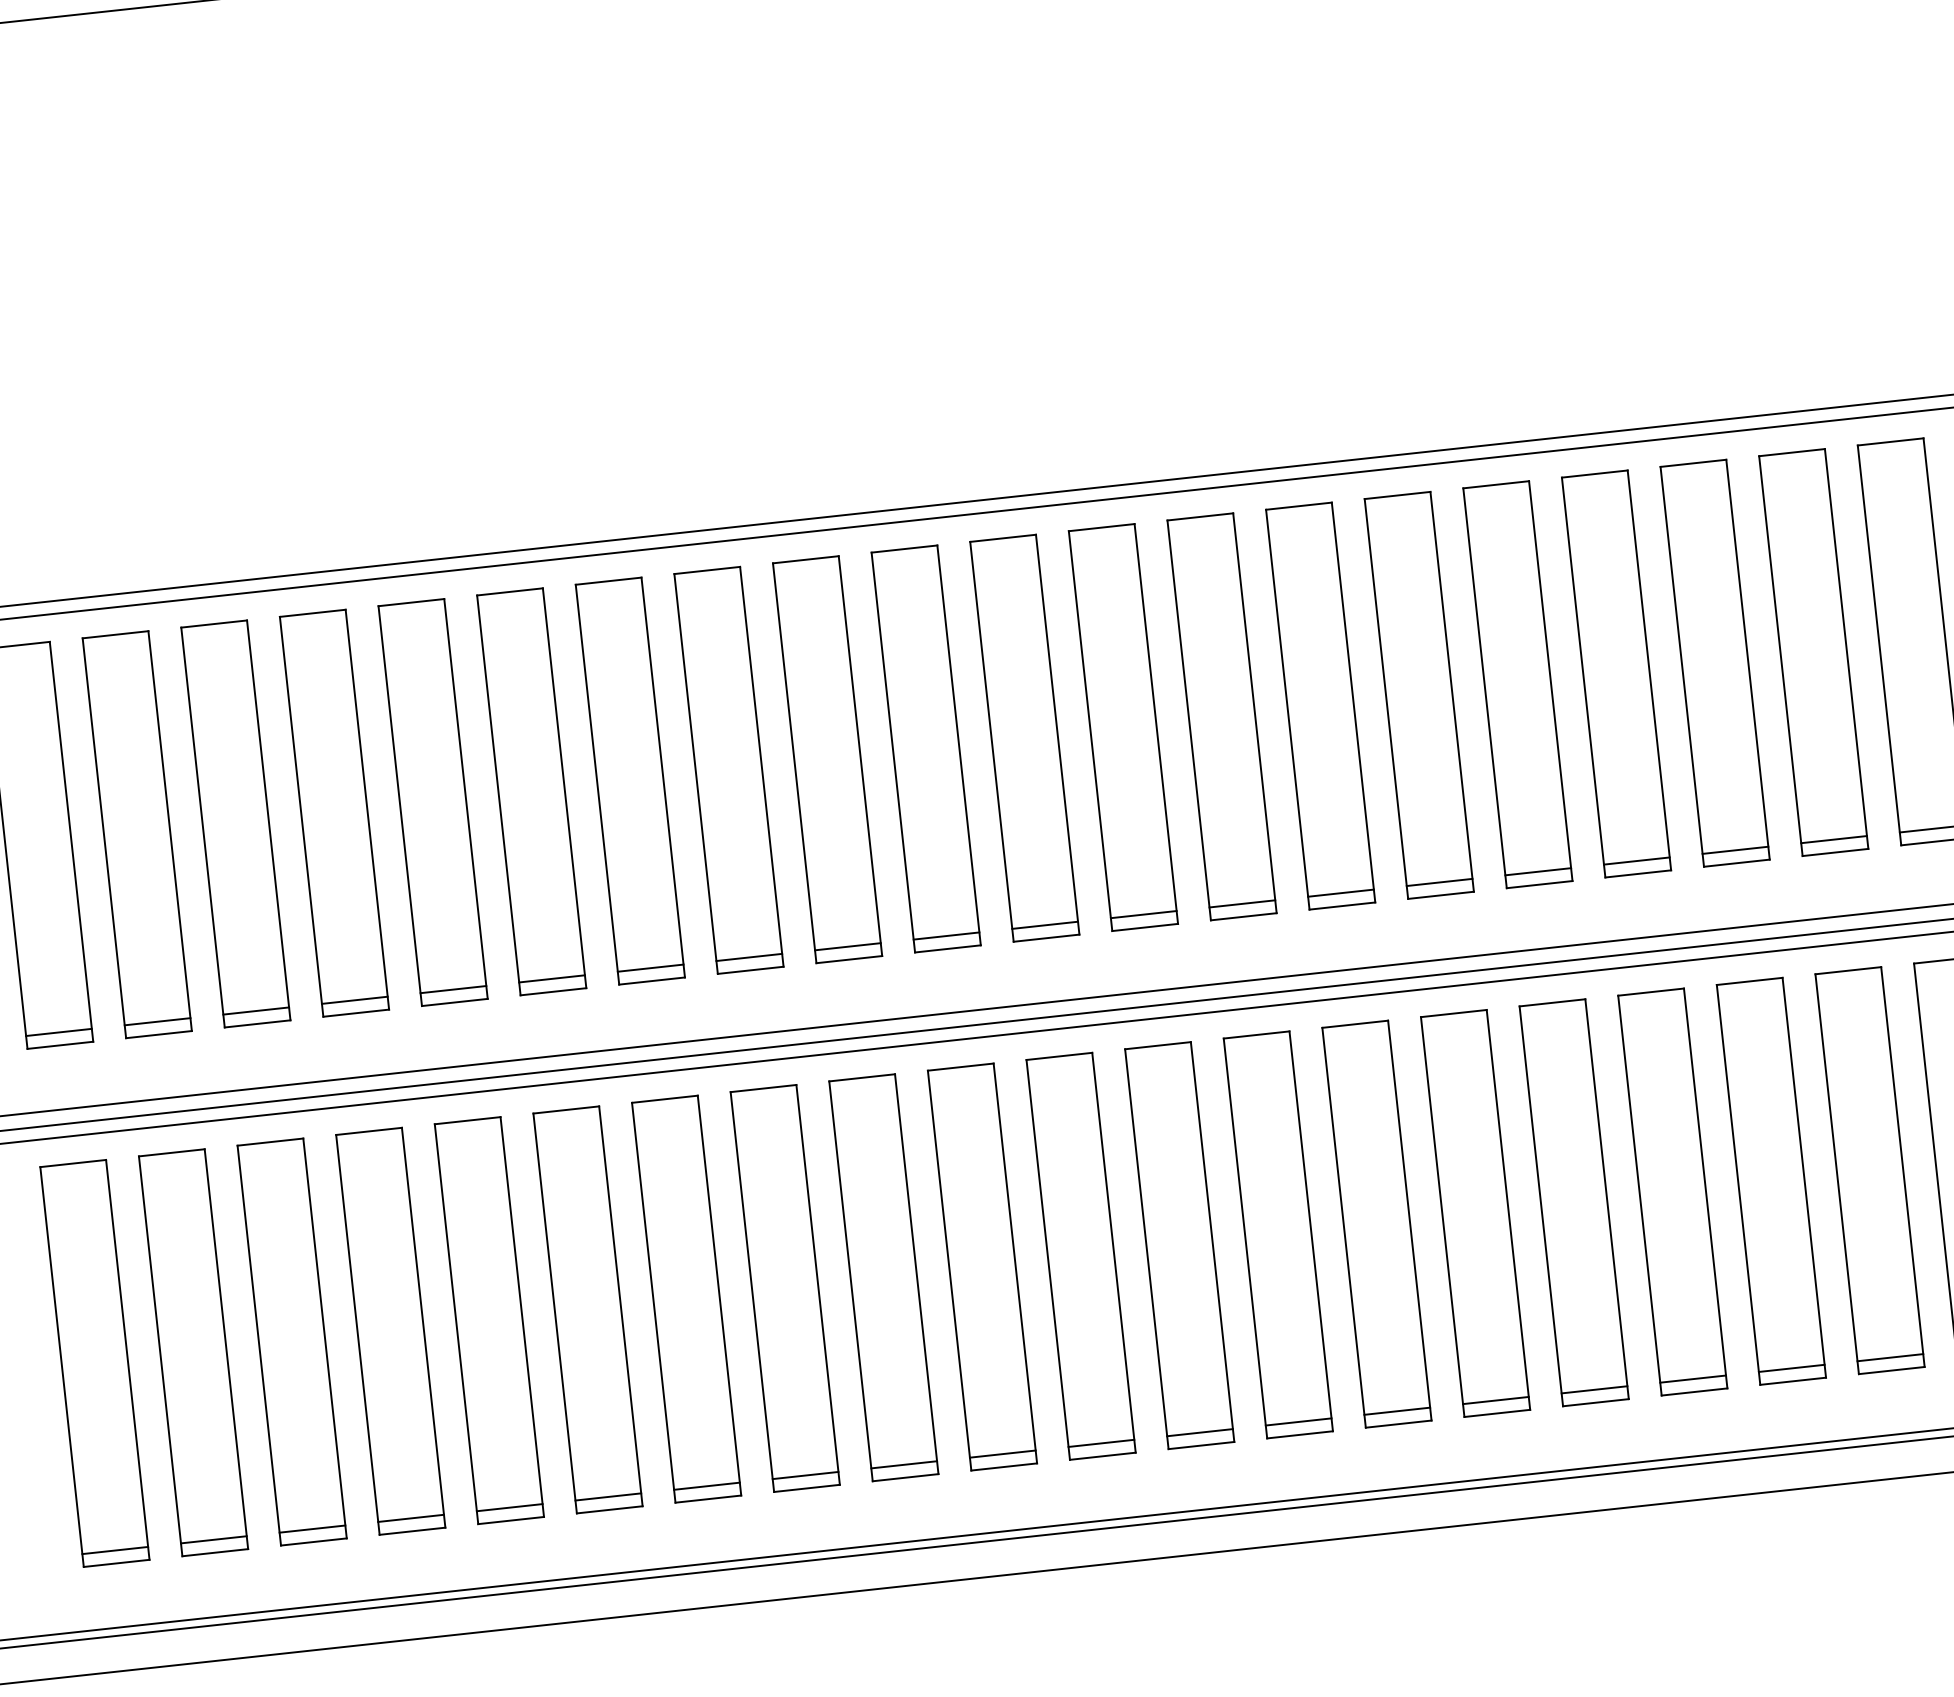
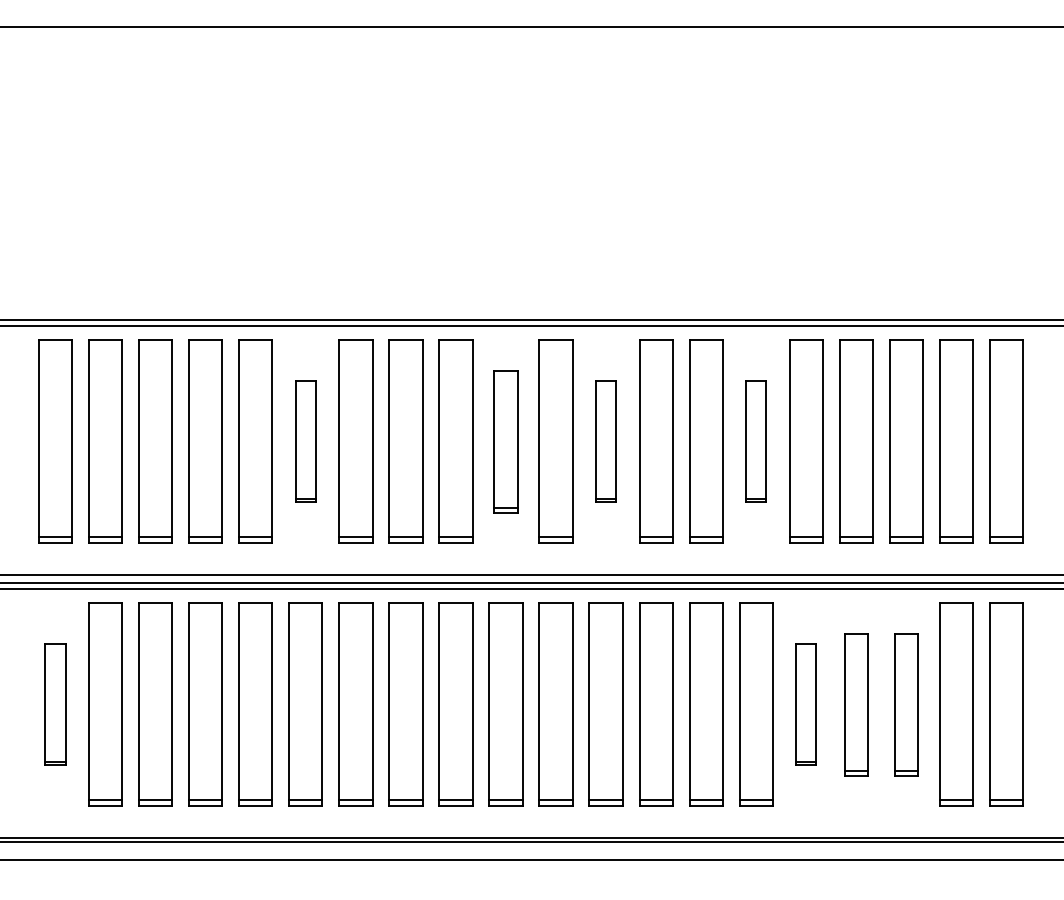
part: (1419, 695) -> (756, 441), size x0.6
part: (1122, 727) -> (605, 441), size x0.6
part: (925, 748) -> (505, 441), size x0.7
part: (531, 791) -> (305, 441), size x0.6
part: (1771, 1181) -> (906, 704), size x0.7
part: (1672, 1191) -> (856, 704), size x0.7
part: (1574, 1202) -> (806, 704), size x0.6
part: (94, 1363) -> (55, 704), size x0.6

